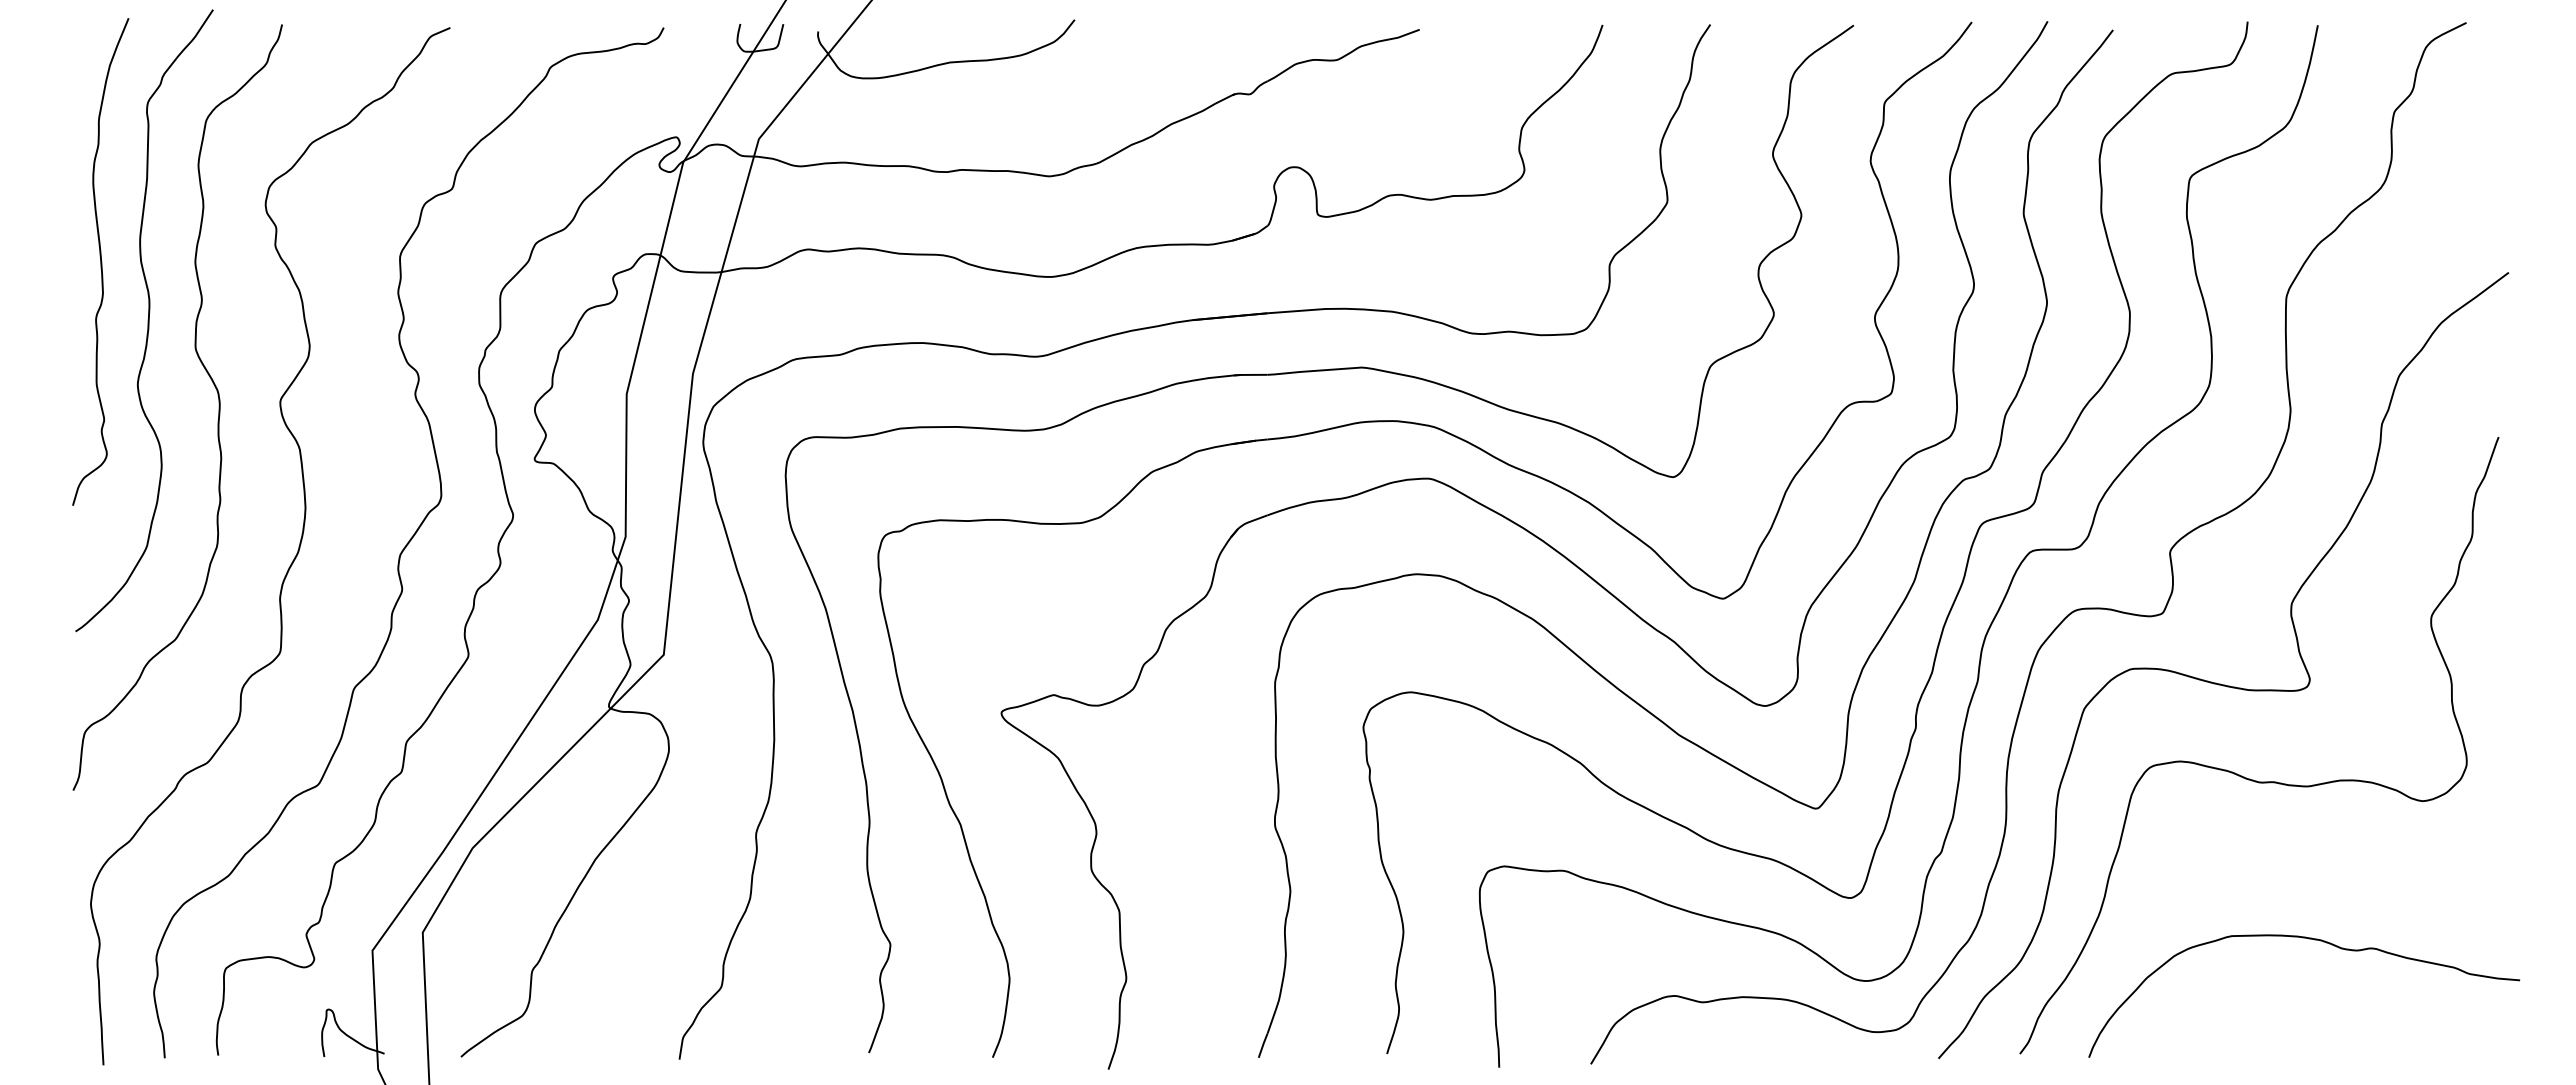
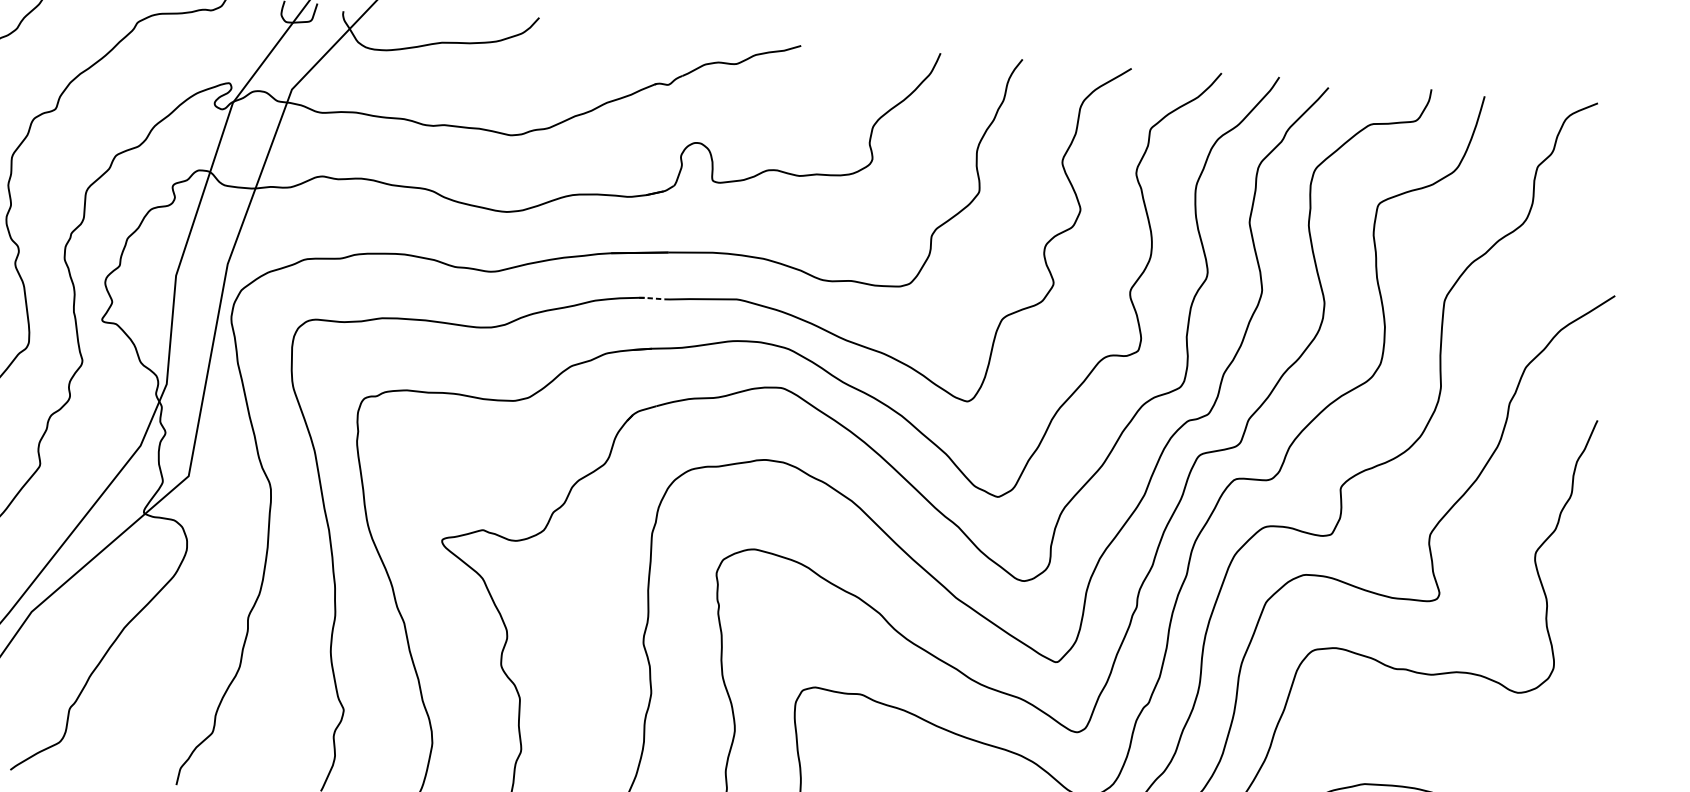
line: (1249, 374) -> (651, 298), solid -> dashed

